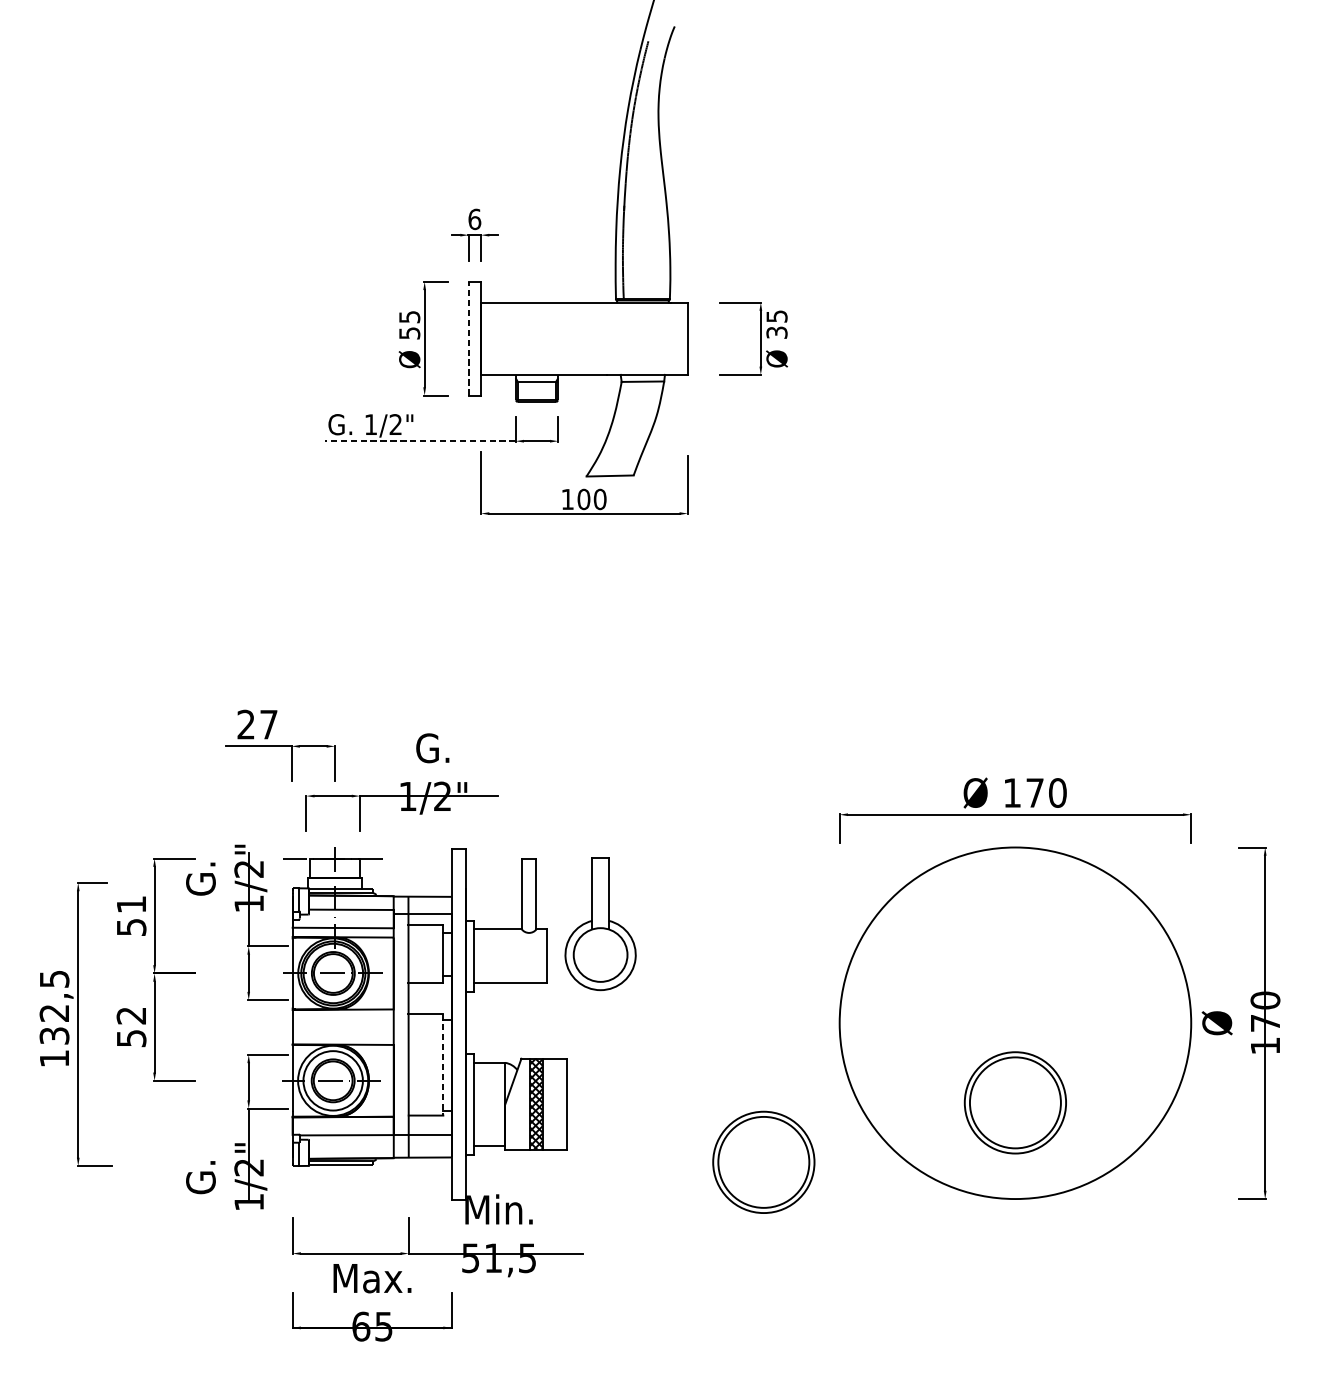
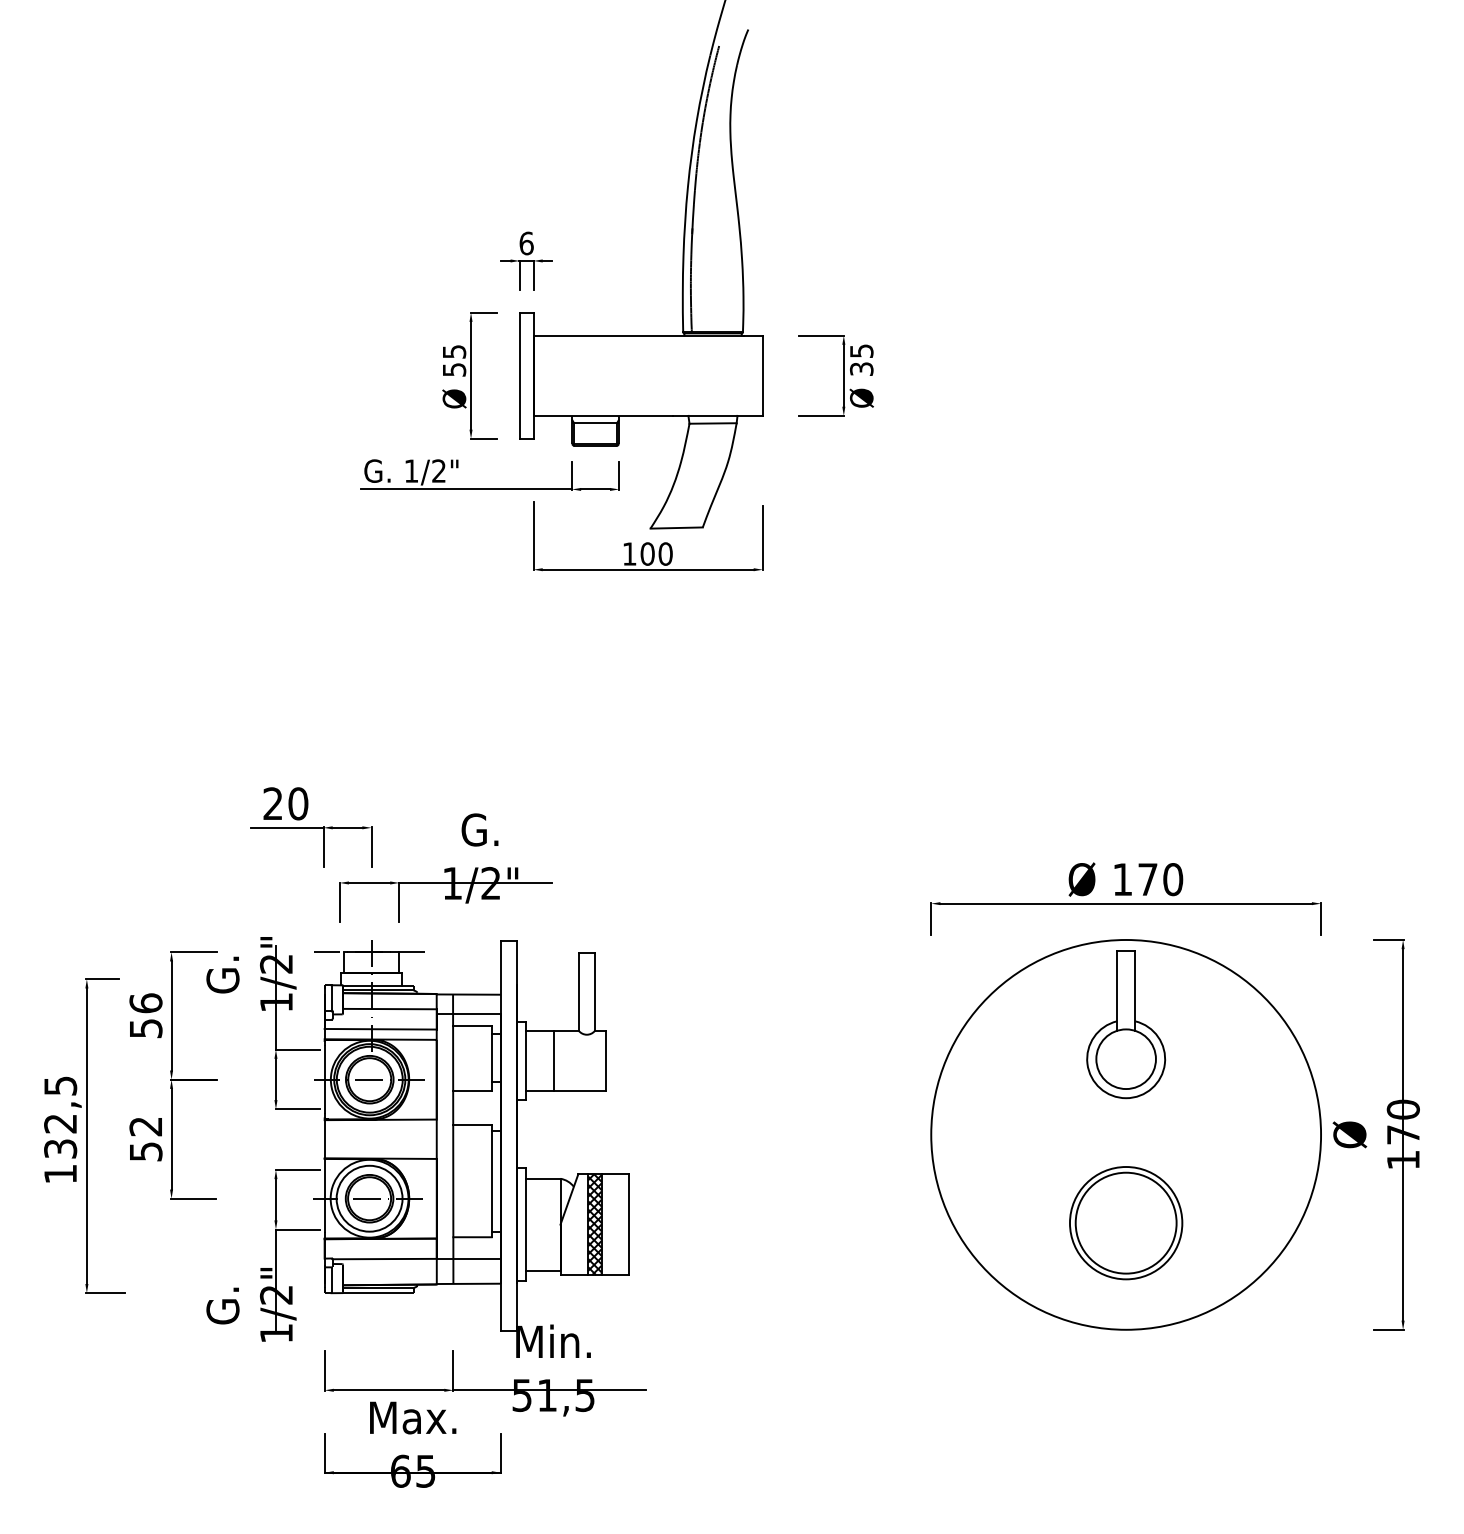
line: (468, 338) -> (519, 375), dashed -> solid
line: (420, 441) -> (466, 489), dashed -> solid
text: (269, 724) -> (298, 803), 27 -> 20
text: (131, 904) -> (145, 1003), 51 -> 56
part: (600, 923) -> (1126, 1024), moved
line: (499, 956) -> (553, 1060), added
line: (443, 1065) -> (491, 1181), dashed -> solid
part: (764, 1162) -> (847, 1289), removed

